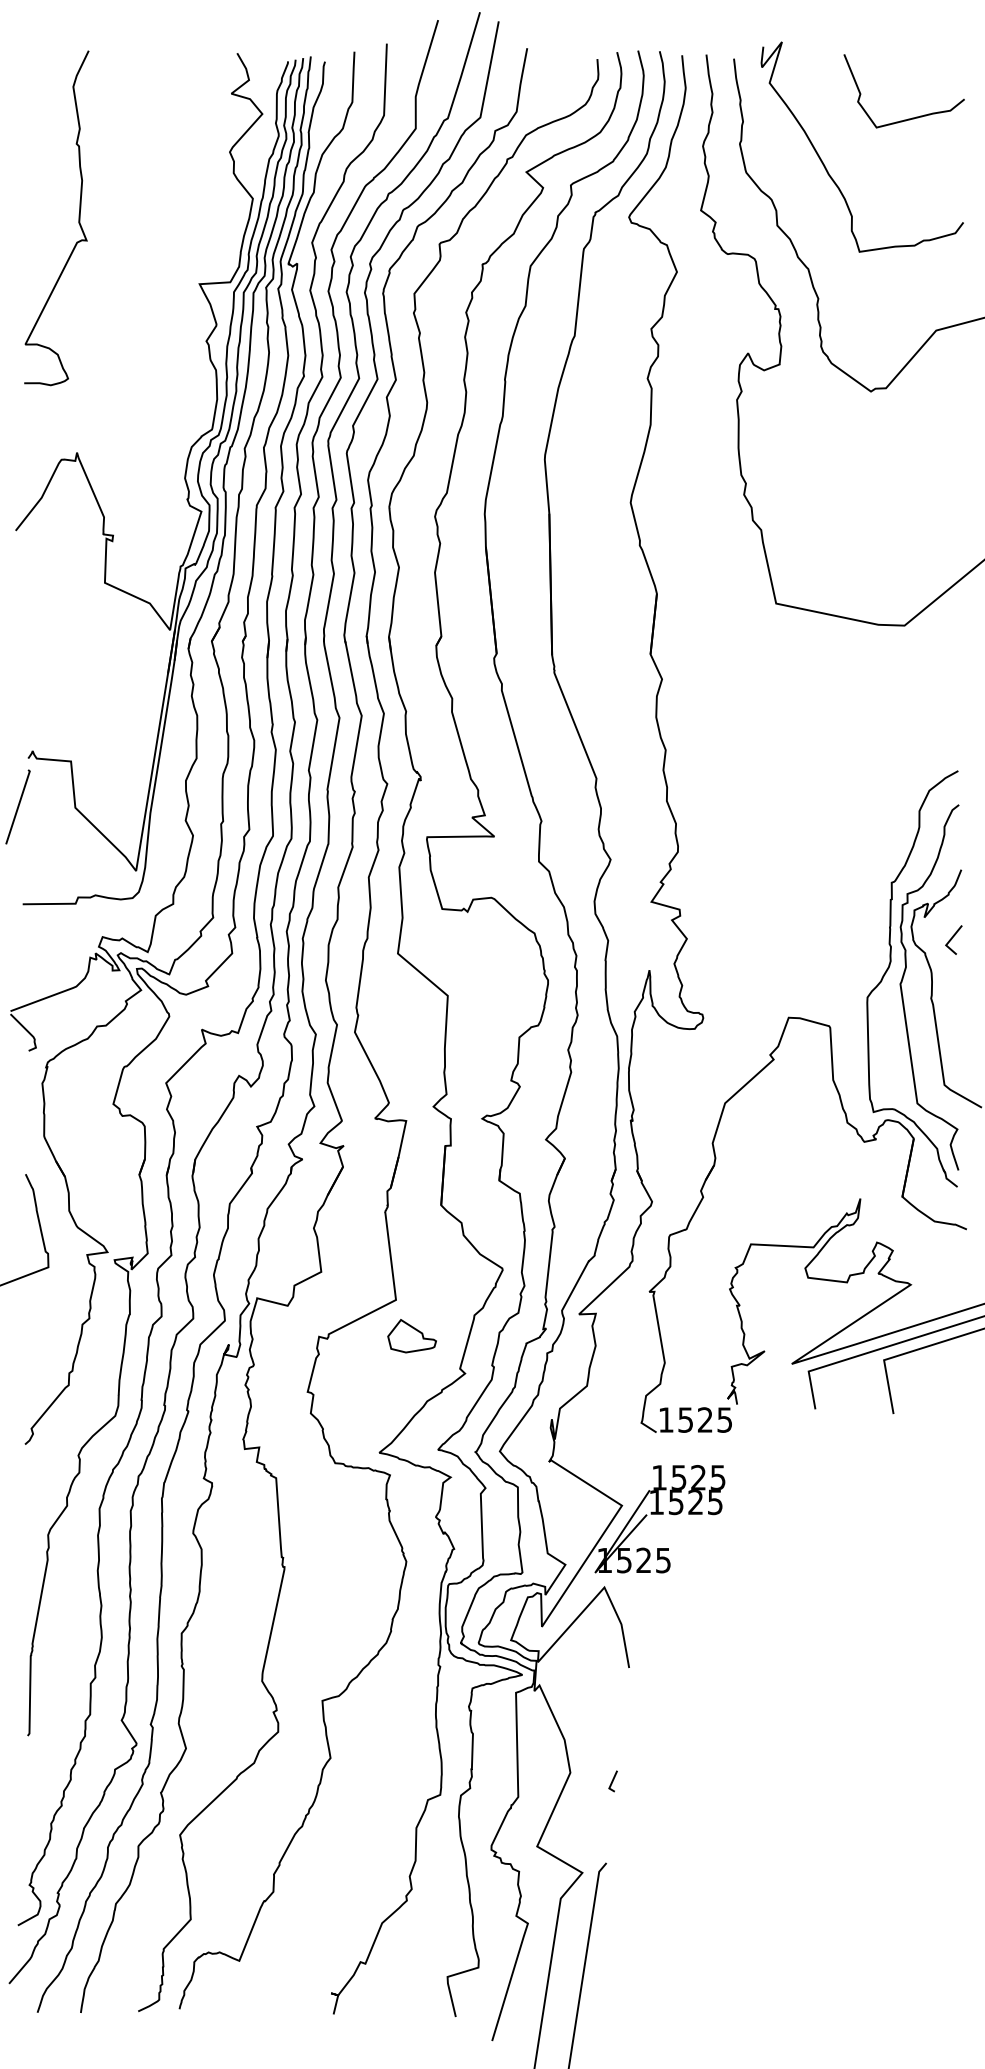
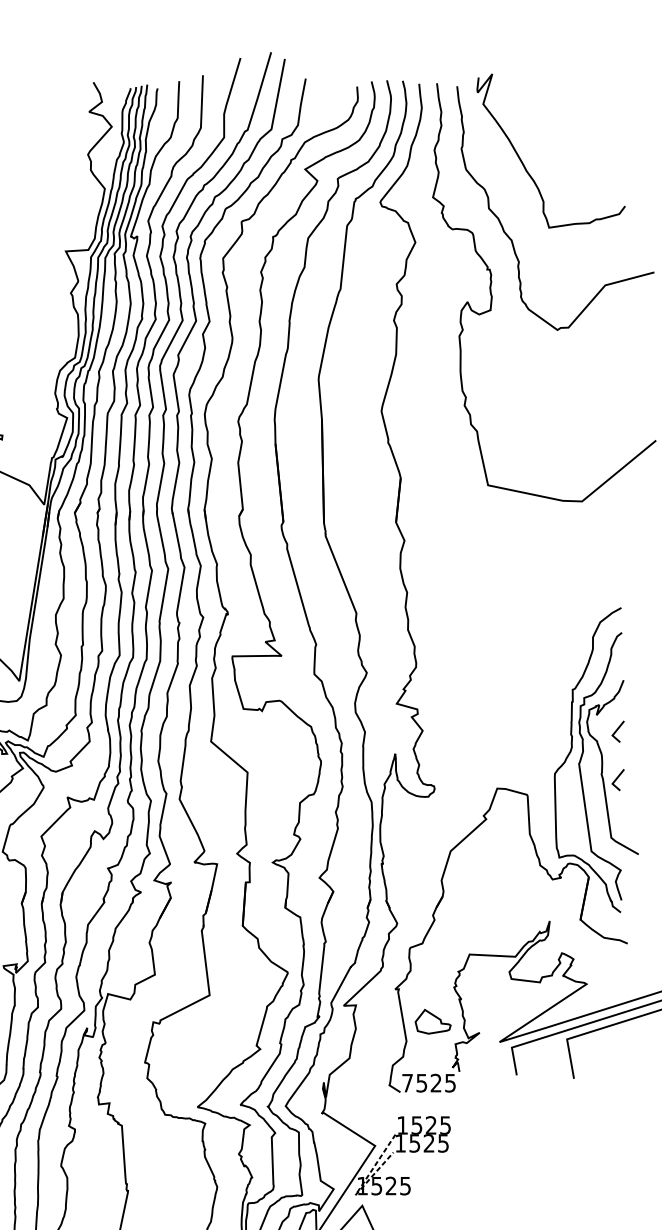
curve: (908, 118) -> (584, 130), removed
line: (952, 1005) -> (617, 779), added
part: (411, 1336) -> (432, 1022), moved
text: (666, 1419) -> (407, 1082), 1525 -> 7525
line: (600, 1564) -> (359, 1188), solid -> dashed

